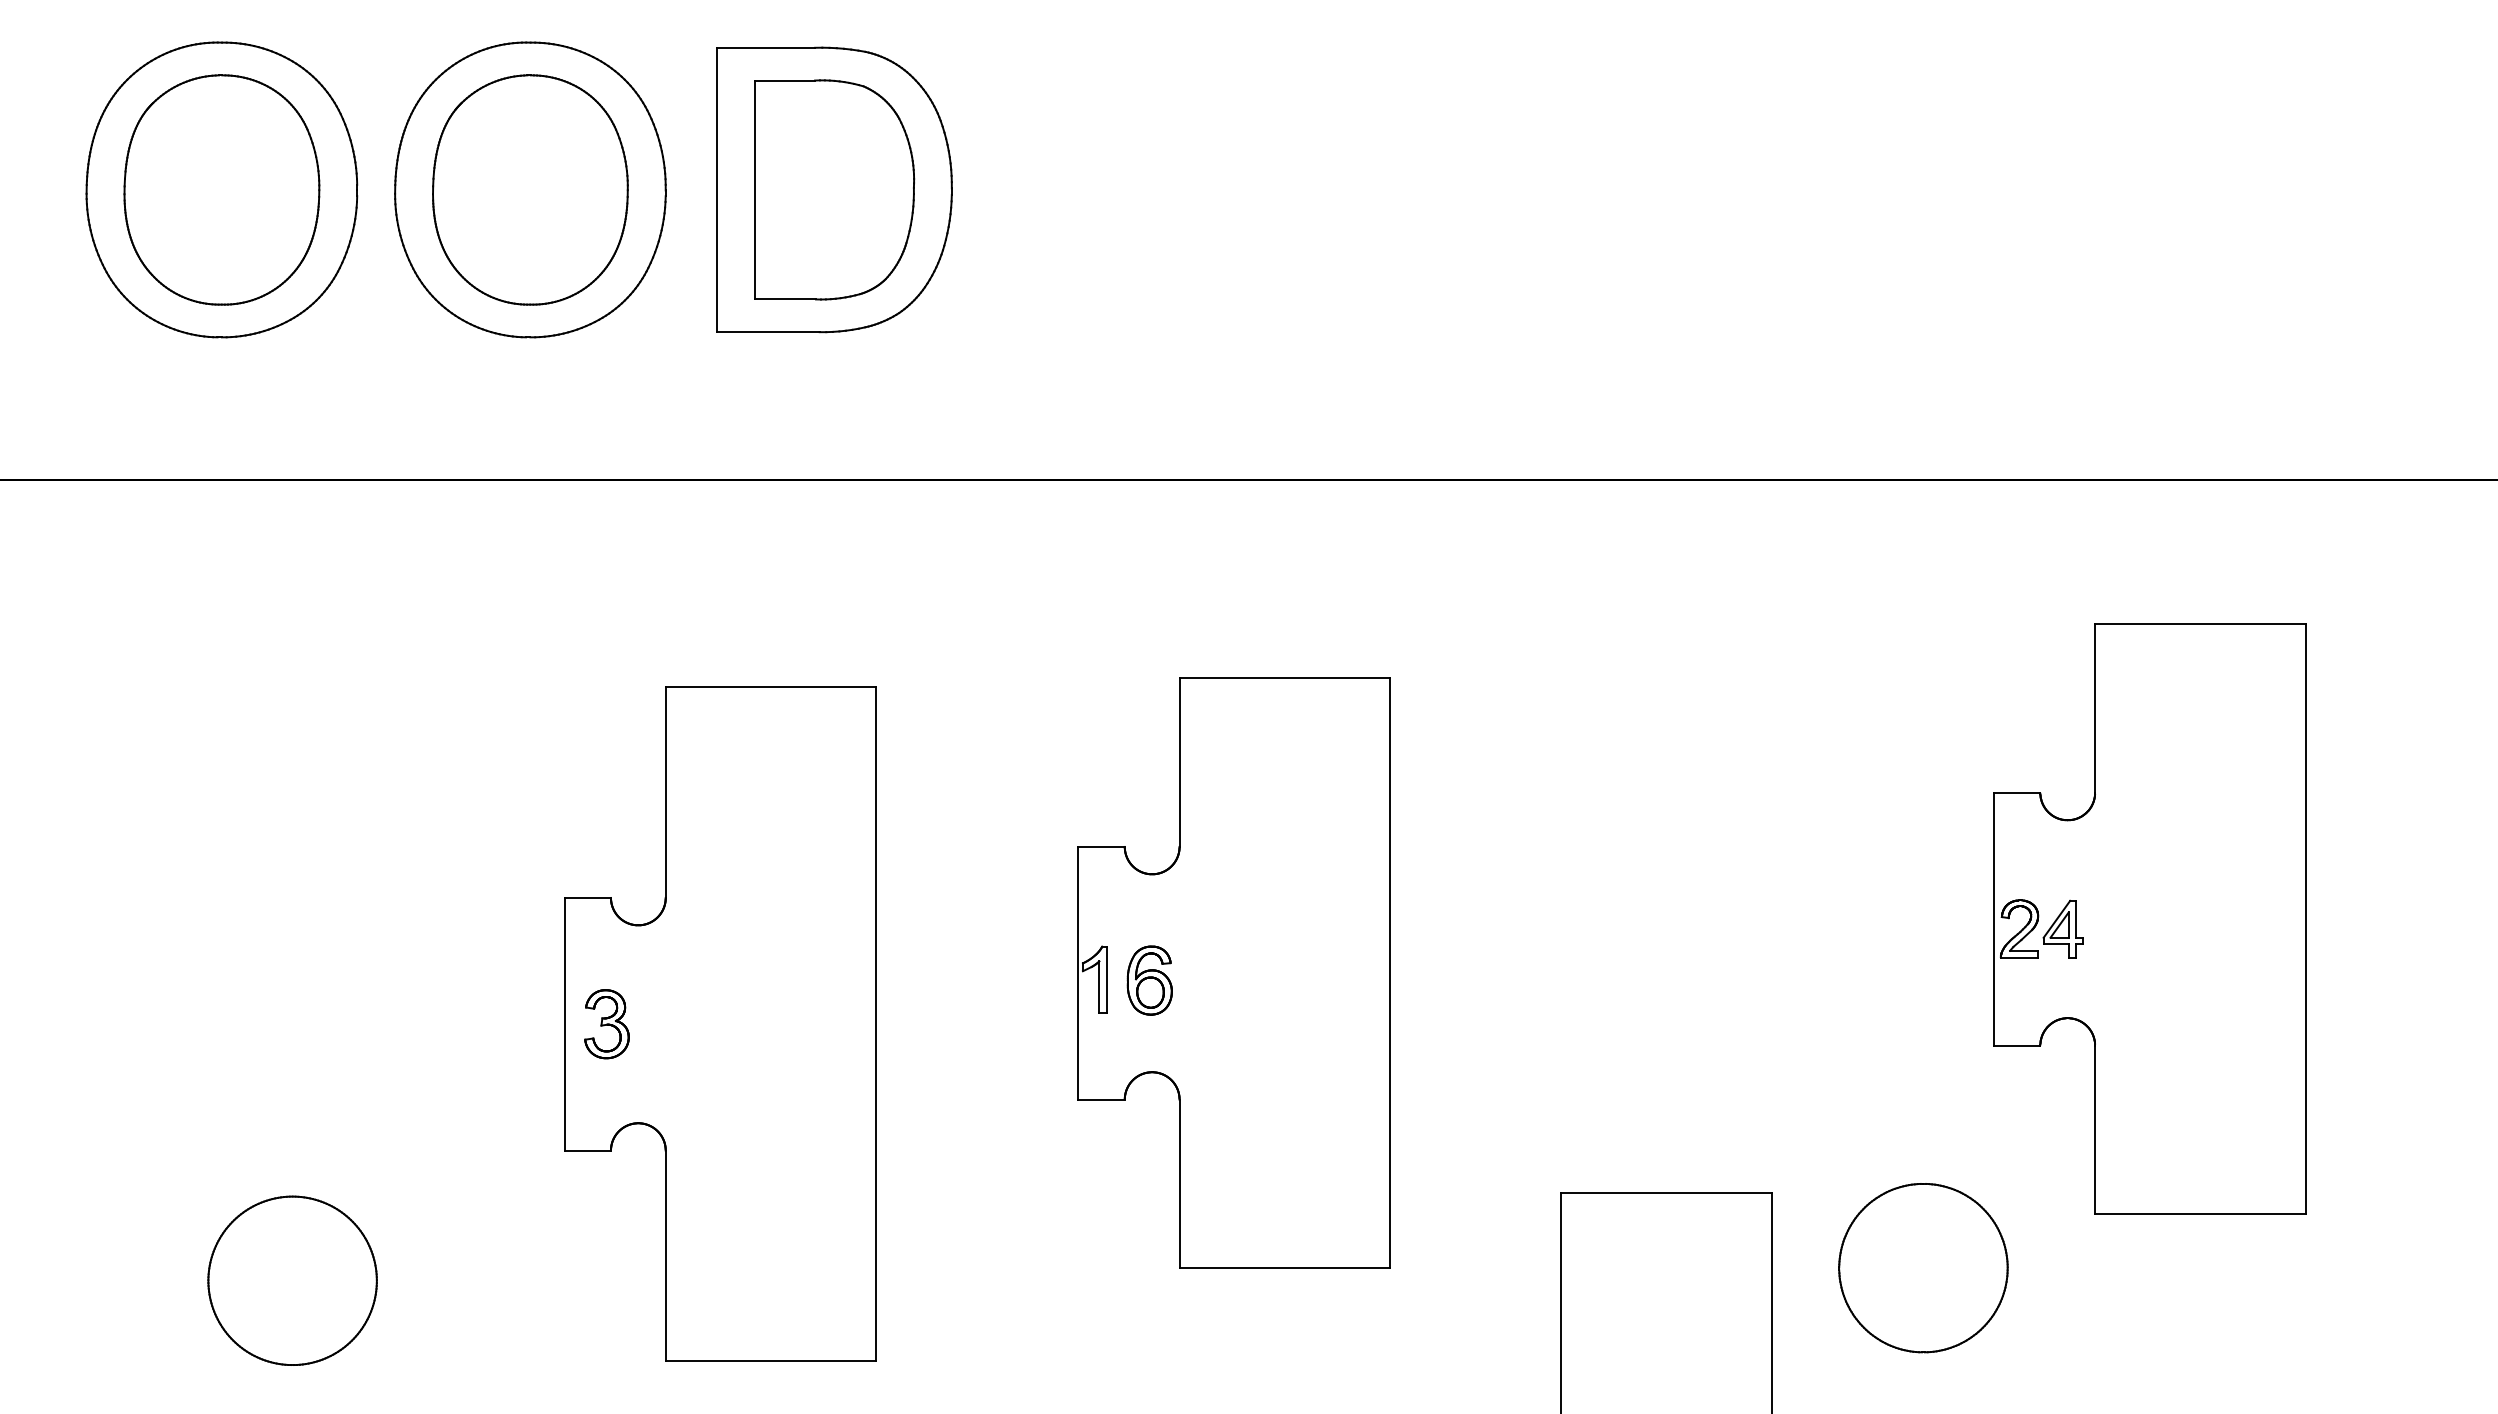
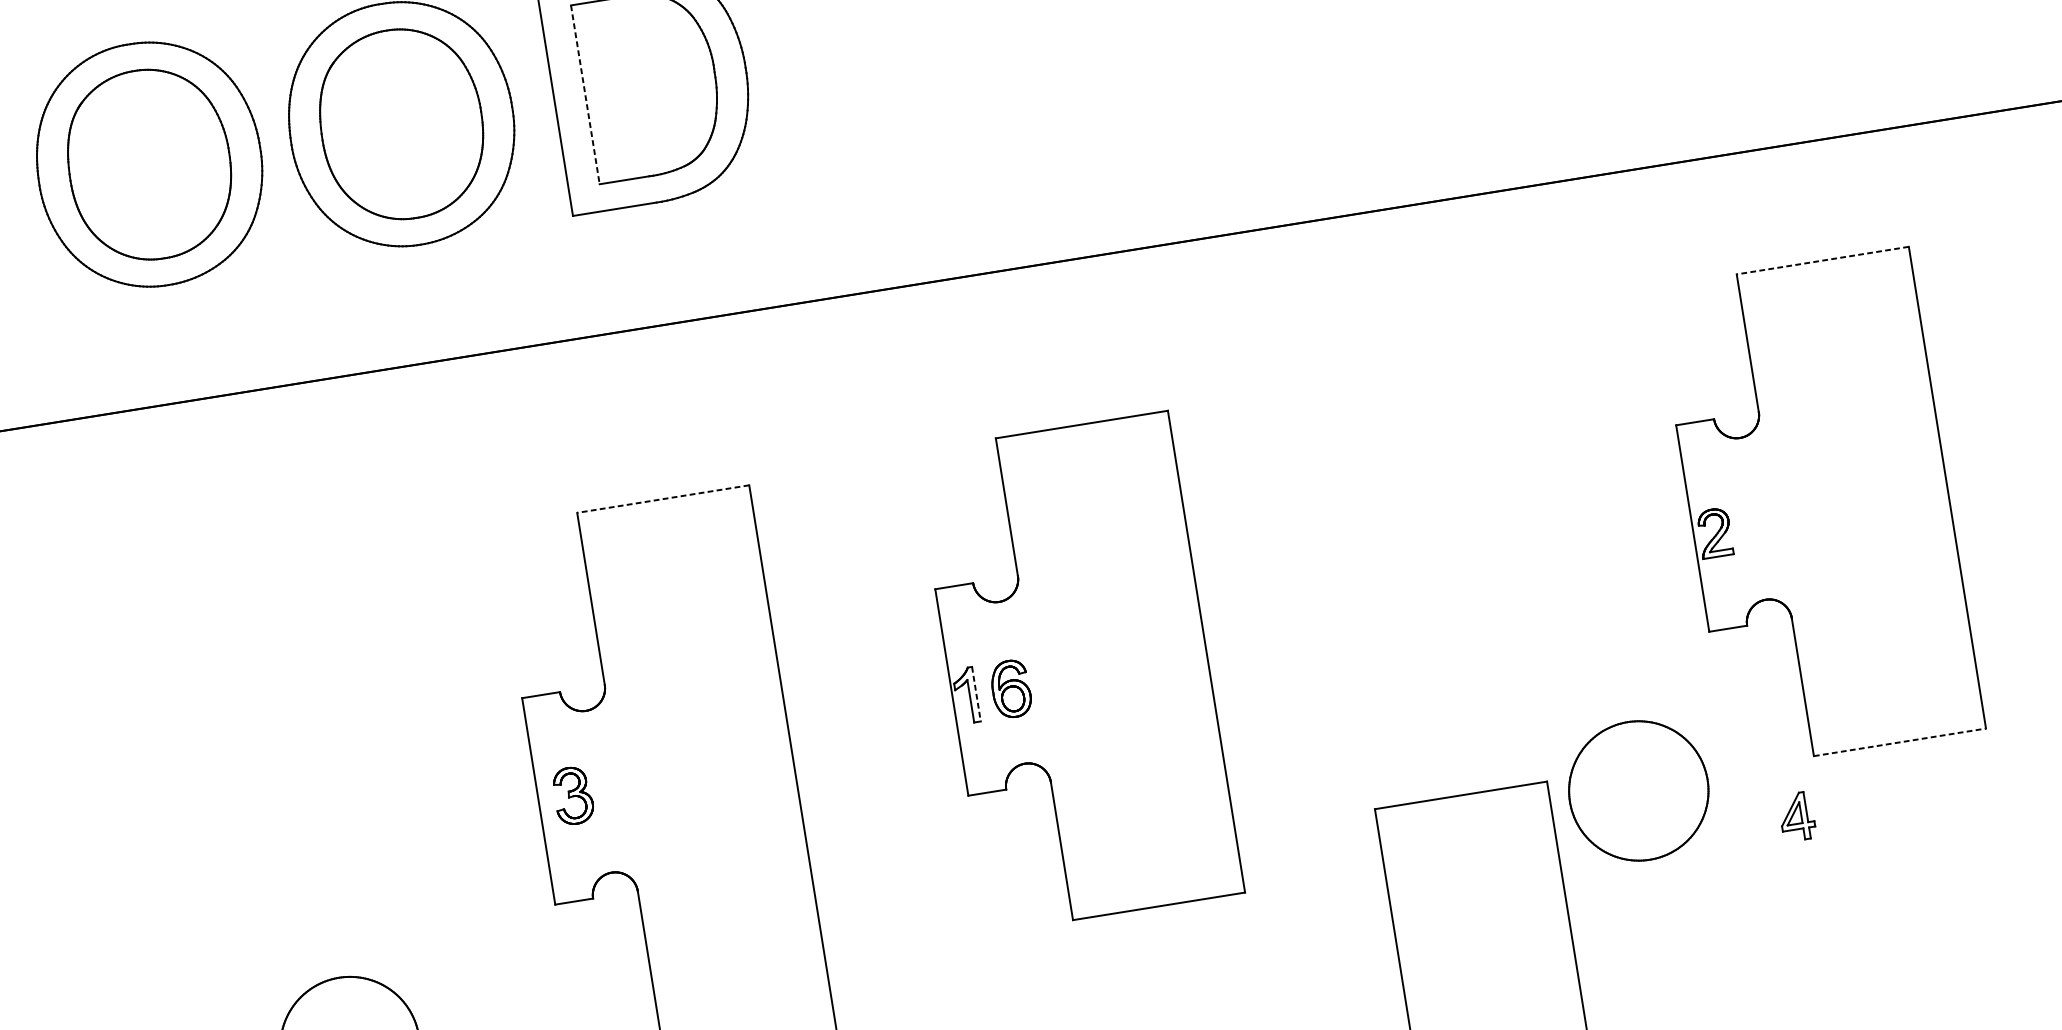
line: (755, 190) -> (585, 95), solid -> dashed
line: (2199, 624) -> (1822, 260), solid -> dashed
line: (770, 687) -> (662, 499), solid -> dashed
part: (2062, 928) -> (1796, 816), moved
line: (1107, 980) -> (976, 694), solid -> dashed
line: (2200, 1214) -> (1900, 742), solid -> dashed
part: (1923, 1268) -> (1638, 791), moved

